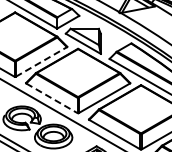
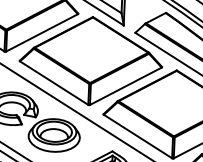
line: (41, 61) -> (42, 32), dashed -> solid
line: (51, 98) -> (53, 83), dashed -> solid

